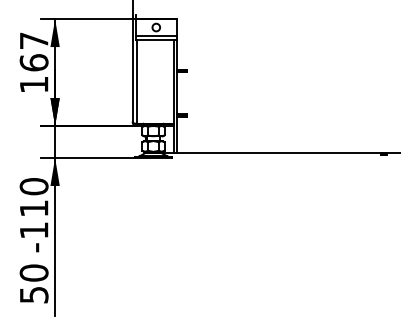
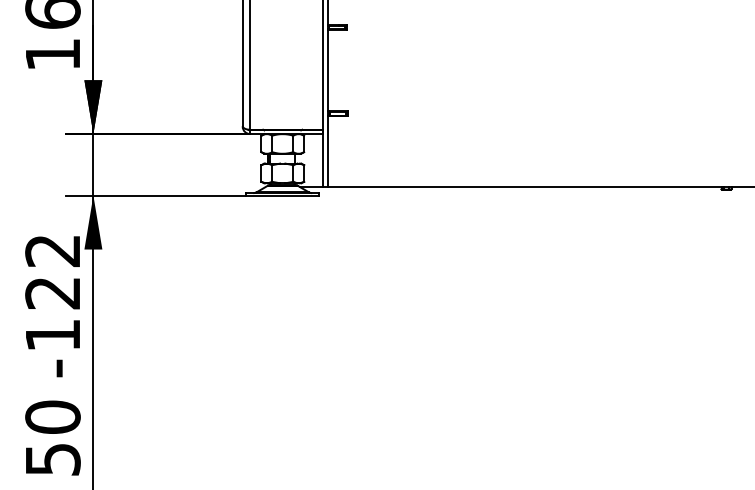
text: (33, 197) -> (51, 271), -110 -> -122

